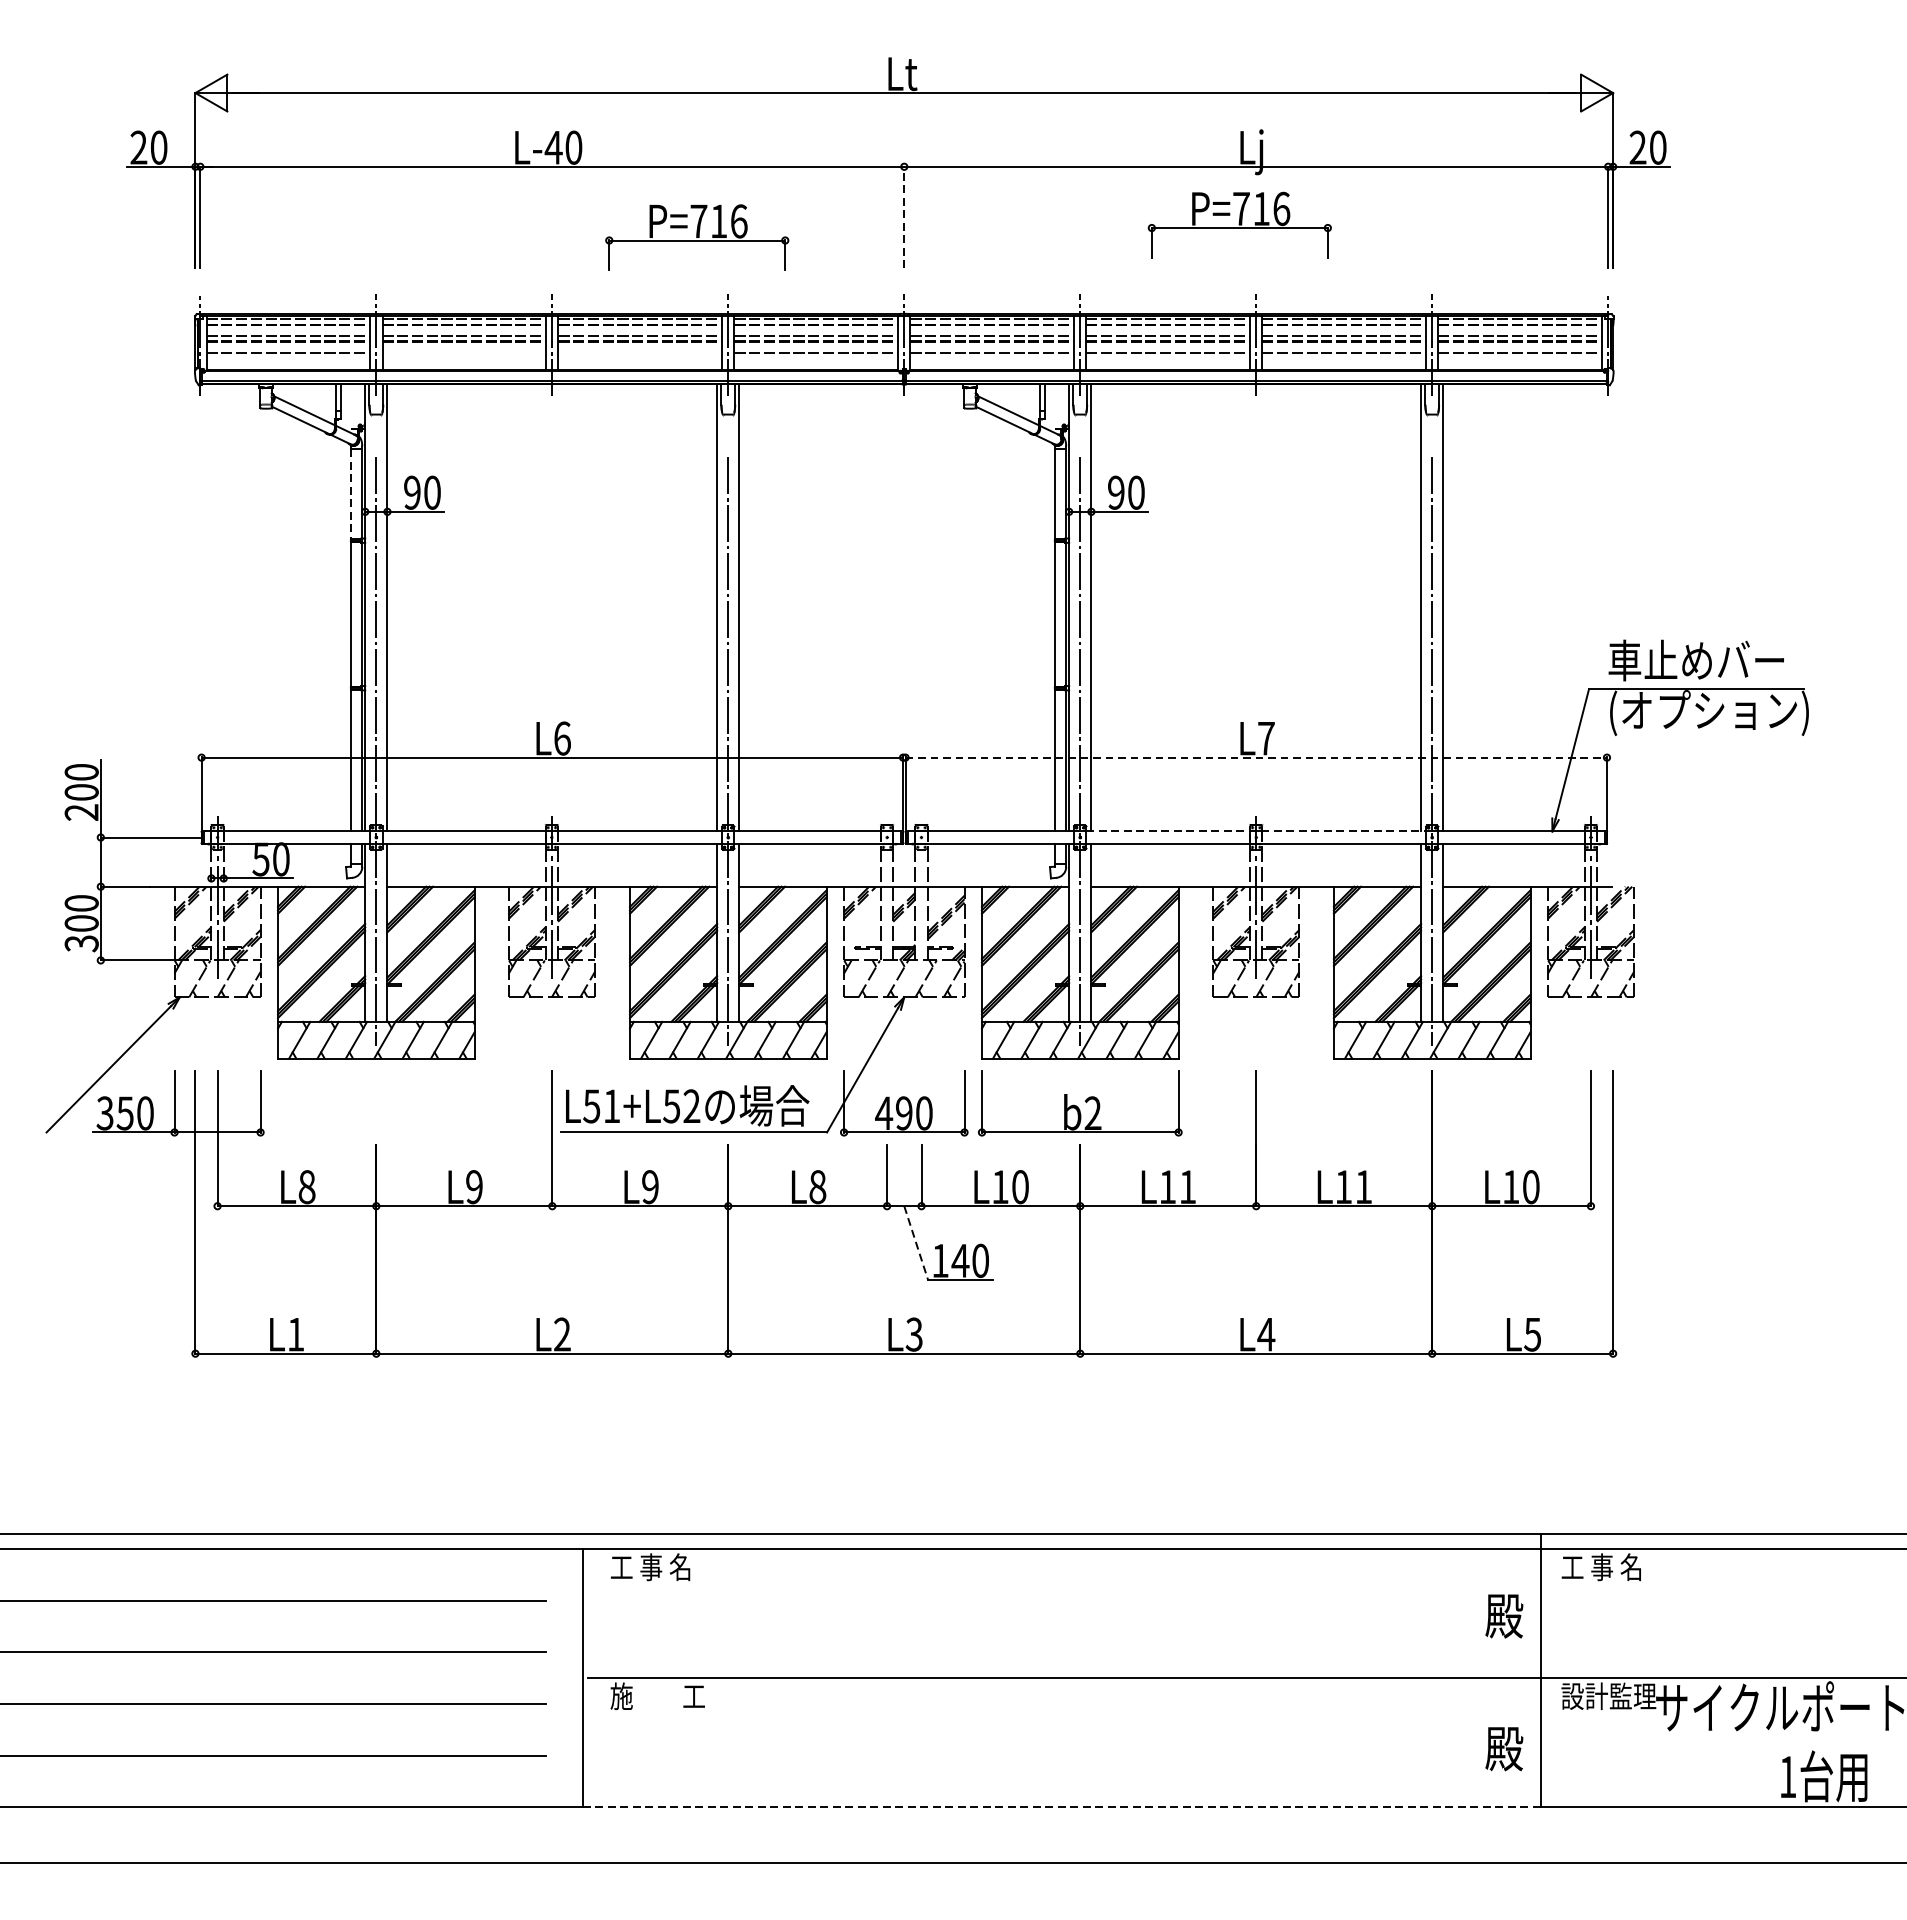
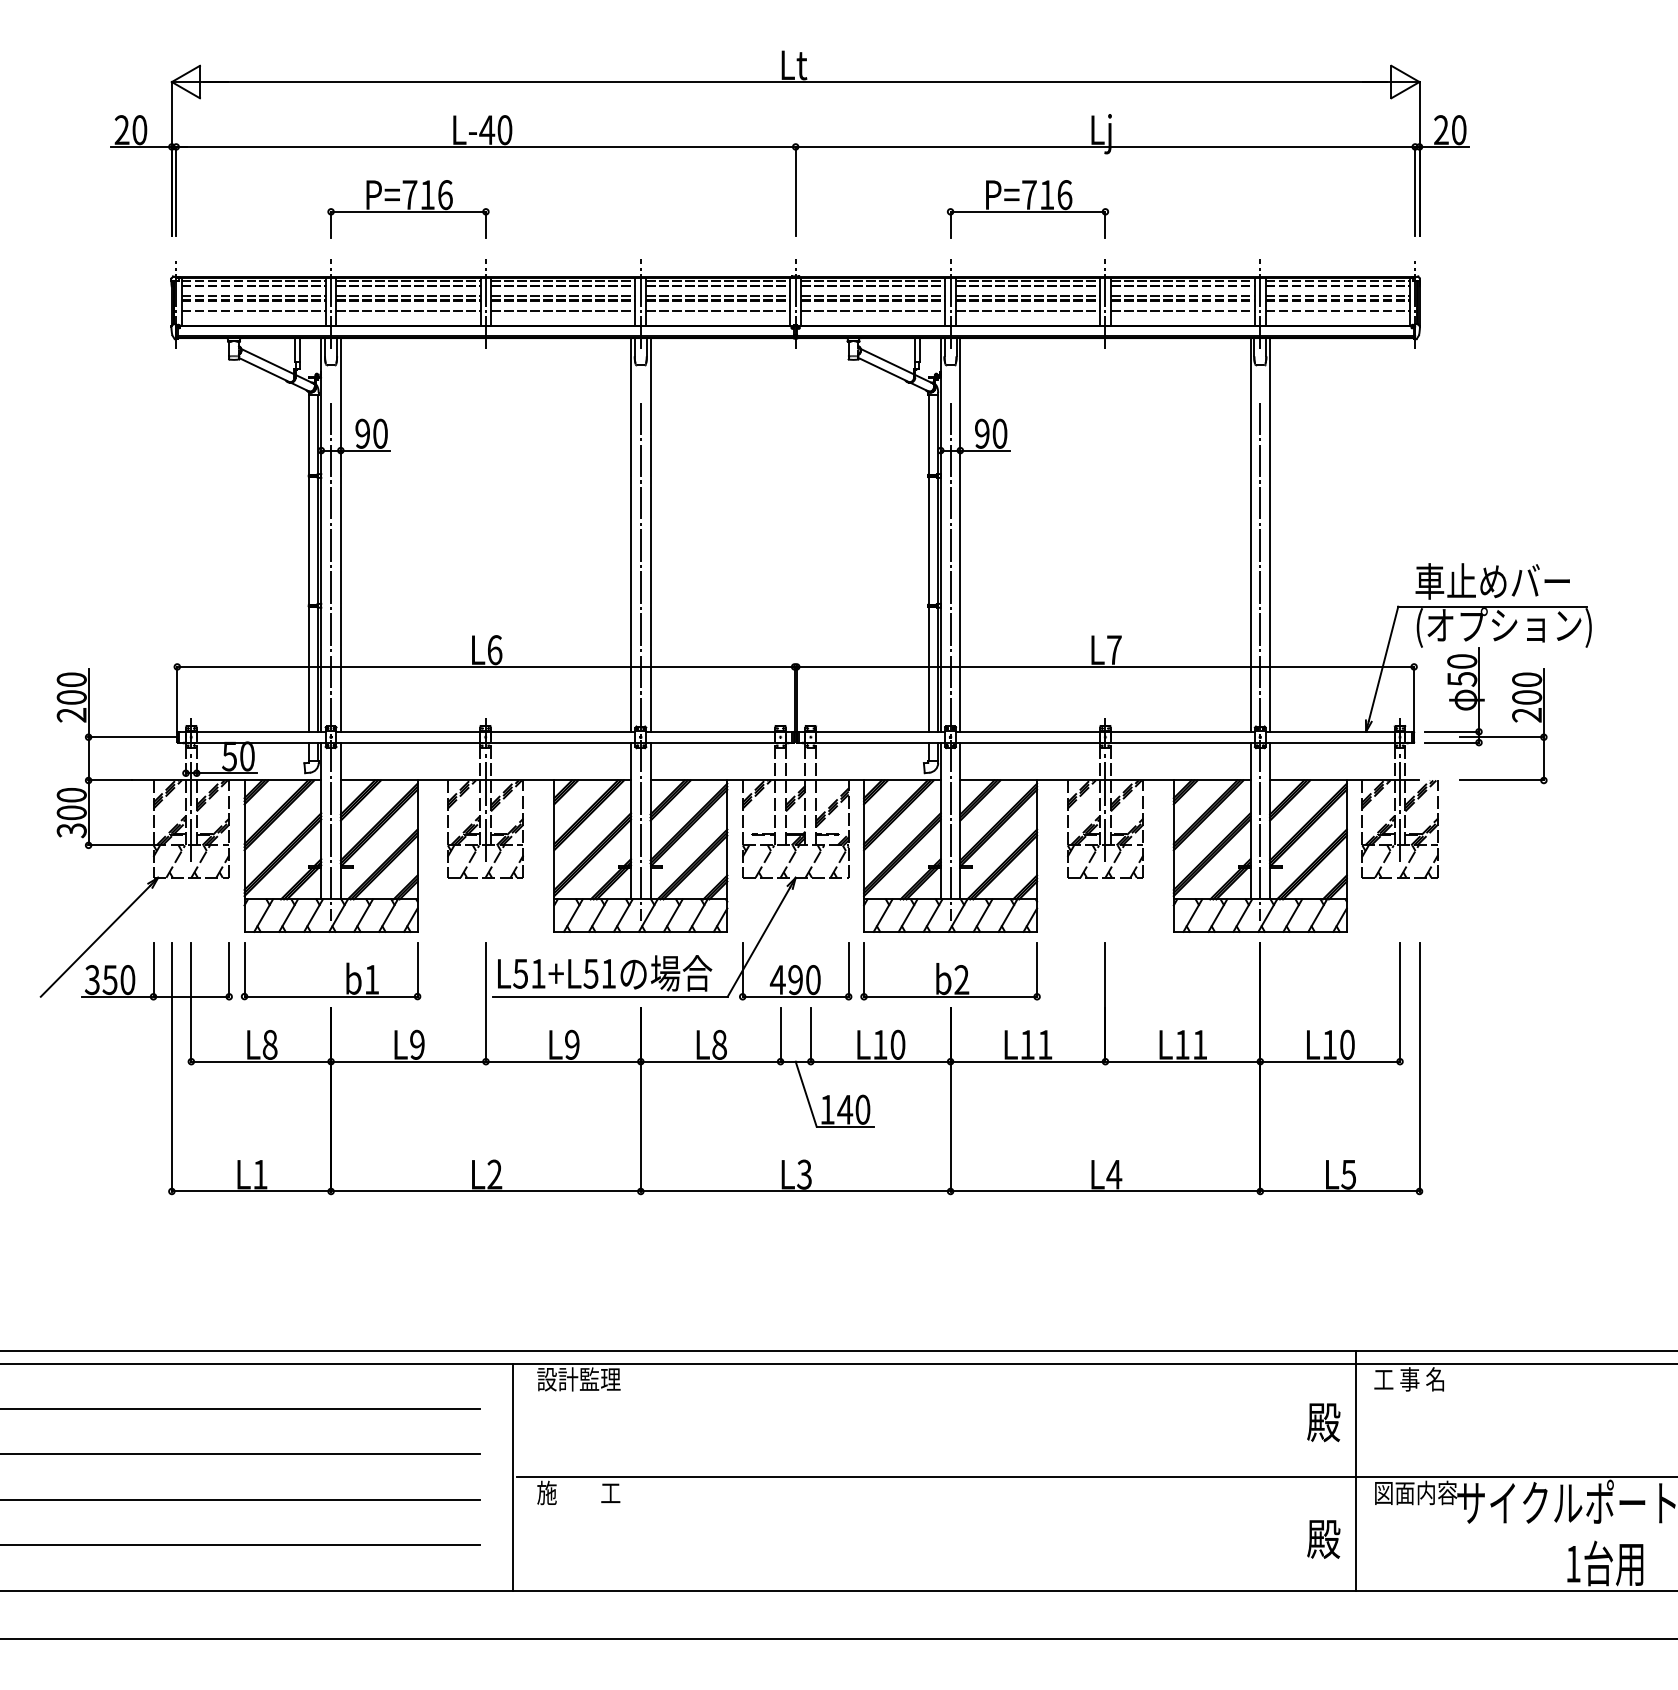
line: (904, 217) -> (795, 191), dashed -> solid
part: (1239, 225) -> (1027, 209), moved
part: (697, 237) -> (408, 209), moved
line: (464, 352) -> (408, 310), added
line: (640, 352) -> (563, 310), added
line: (351, 494) -> (309, 435), dashed -> solid
line: (1256, 757) -> (1105, 666), dashed -> solid
part: (1688, 812) -> (1485, 715), added
line: (1256, 831) -> (1105, 731), dashed -> solid
part: (393, 1103) -> (346, 971), added
text: (691, 1106) -> (608, 973), L51+L52 -> L51+L51
line: (916, 1243) -> (806, 1094), dashed -> solid
text: (657, 1567) -> (578, 1379), 工 事 名 -> 設計監理
text: (1608, 1695) -> (1415, 1492), 設計監理 -> 図面内容
line: (1062, 1807) -> (934, 1590), dashed -> solid

